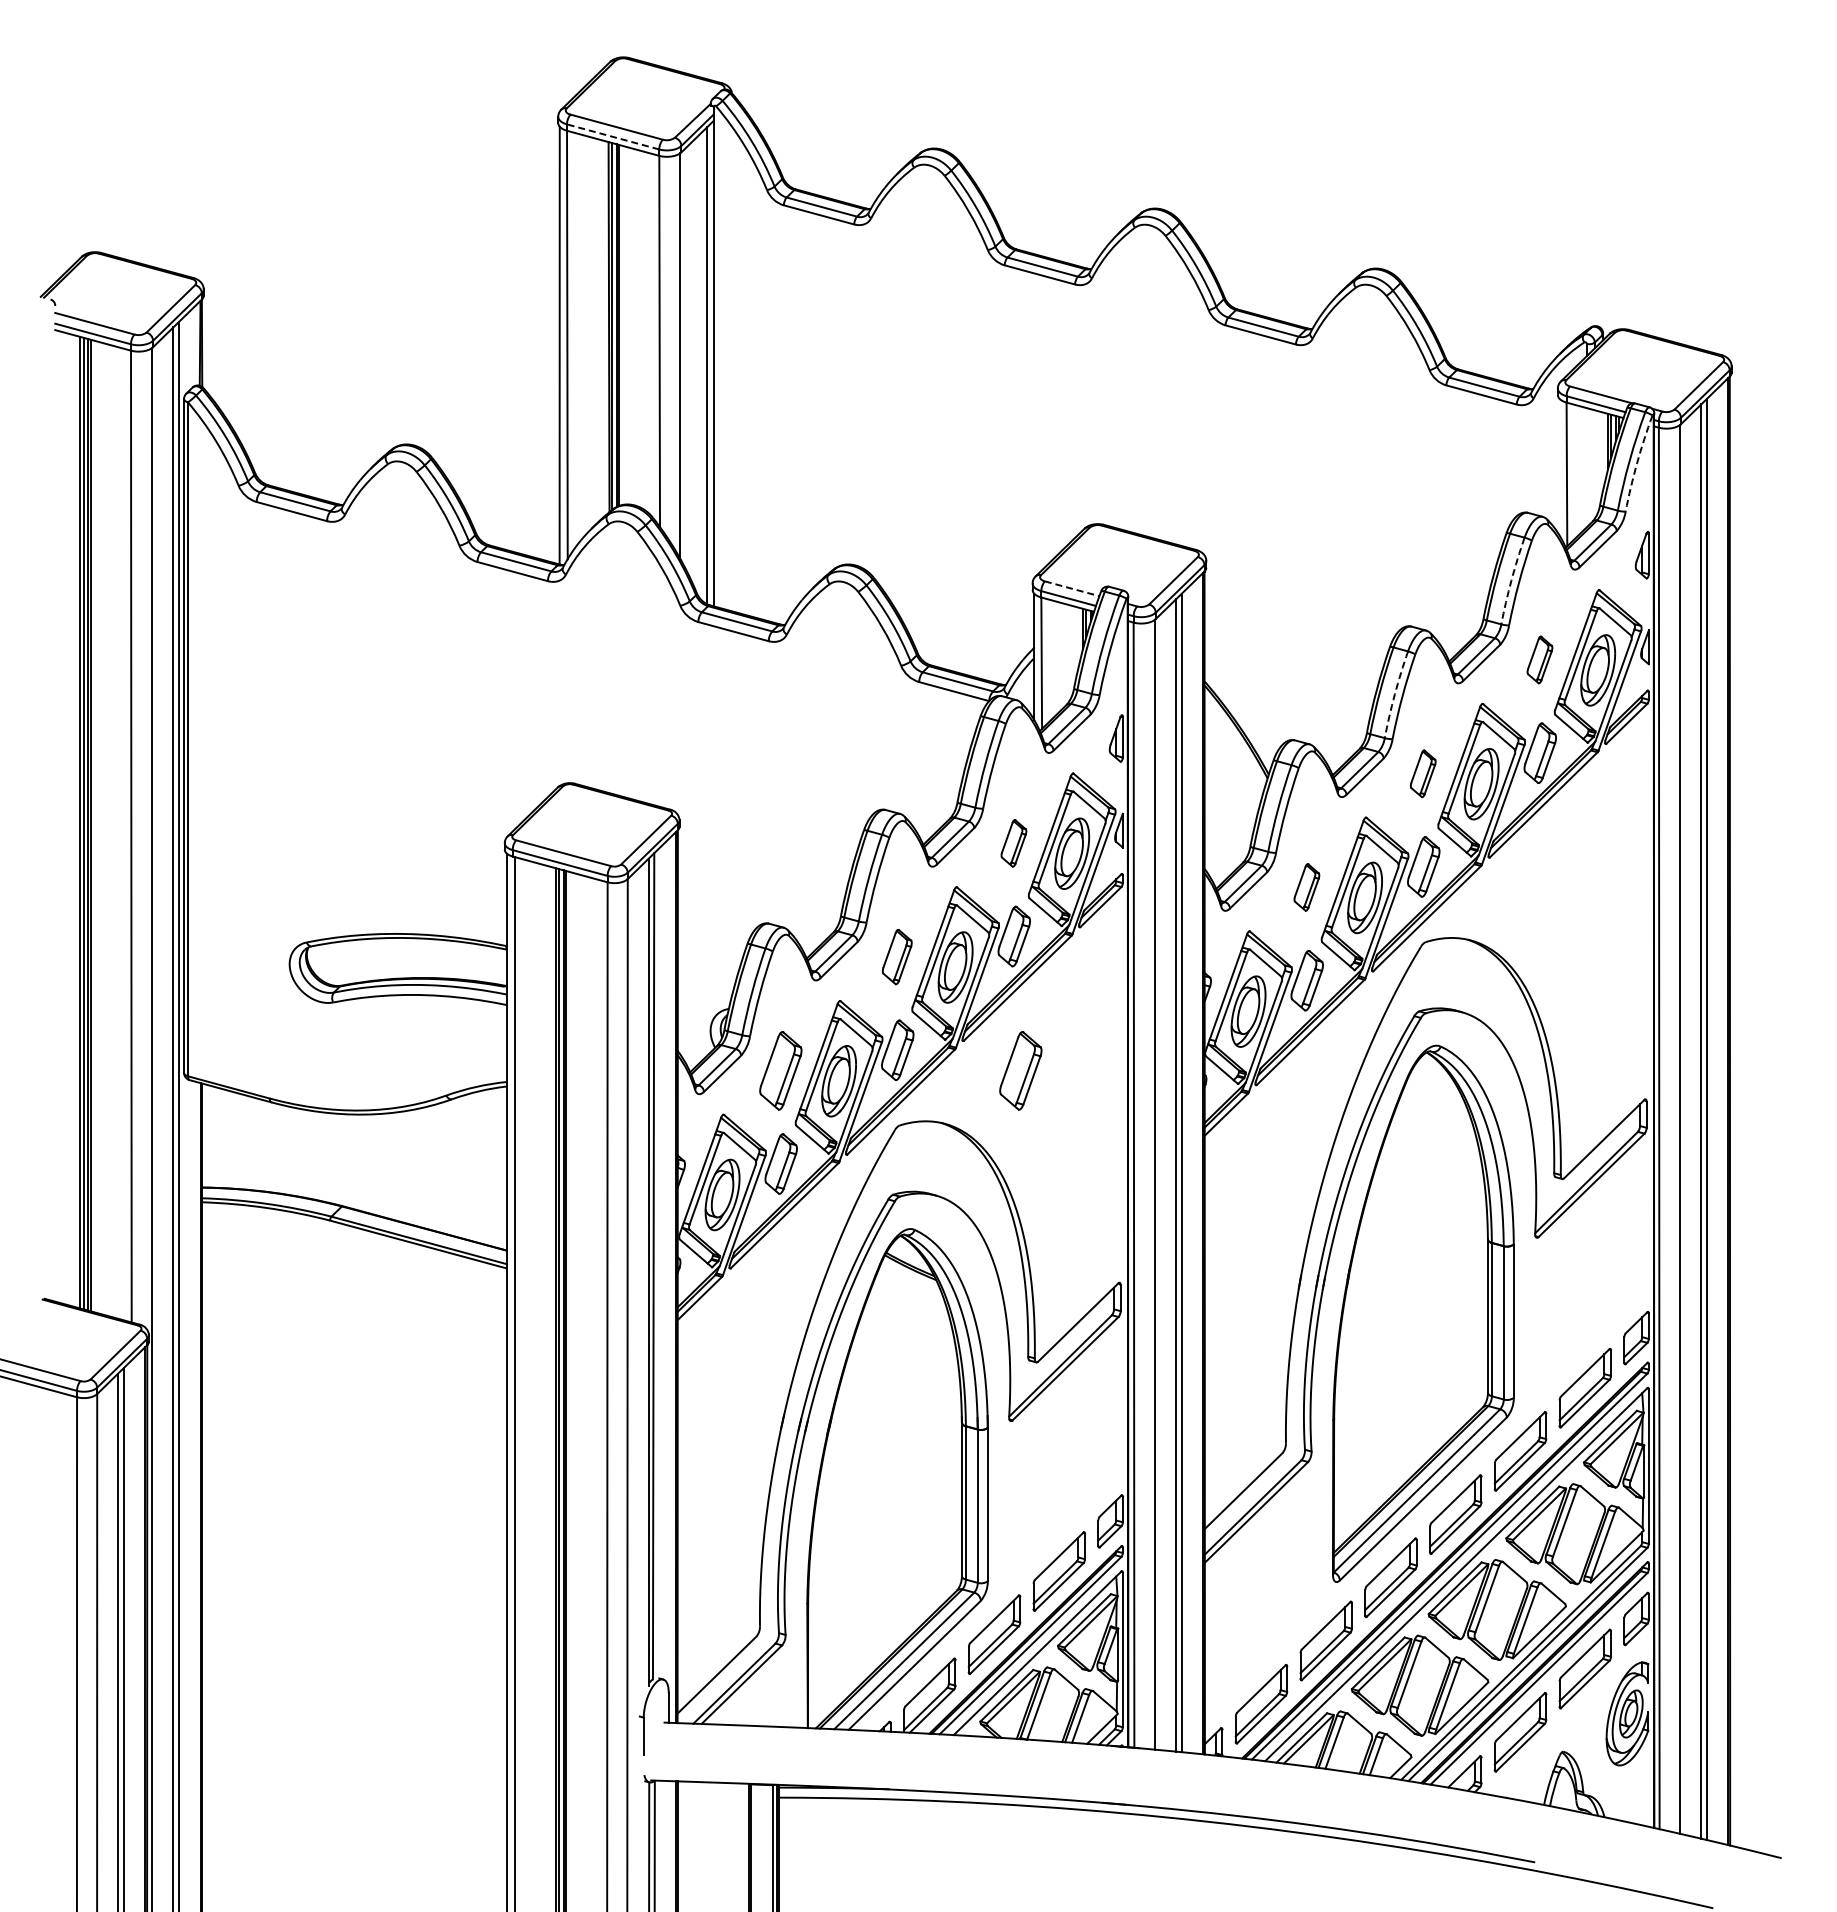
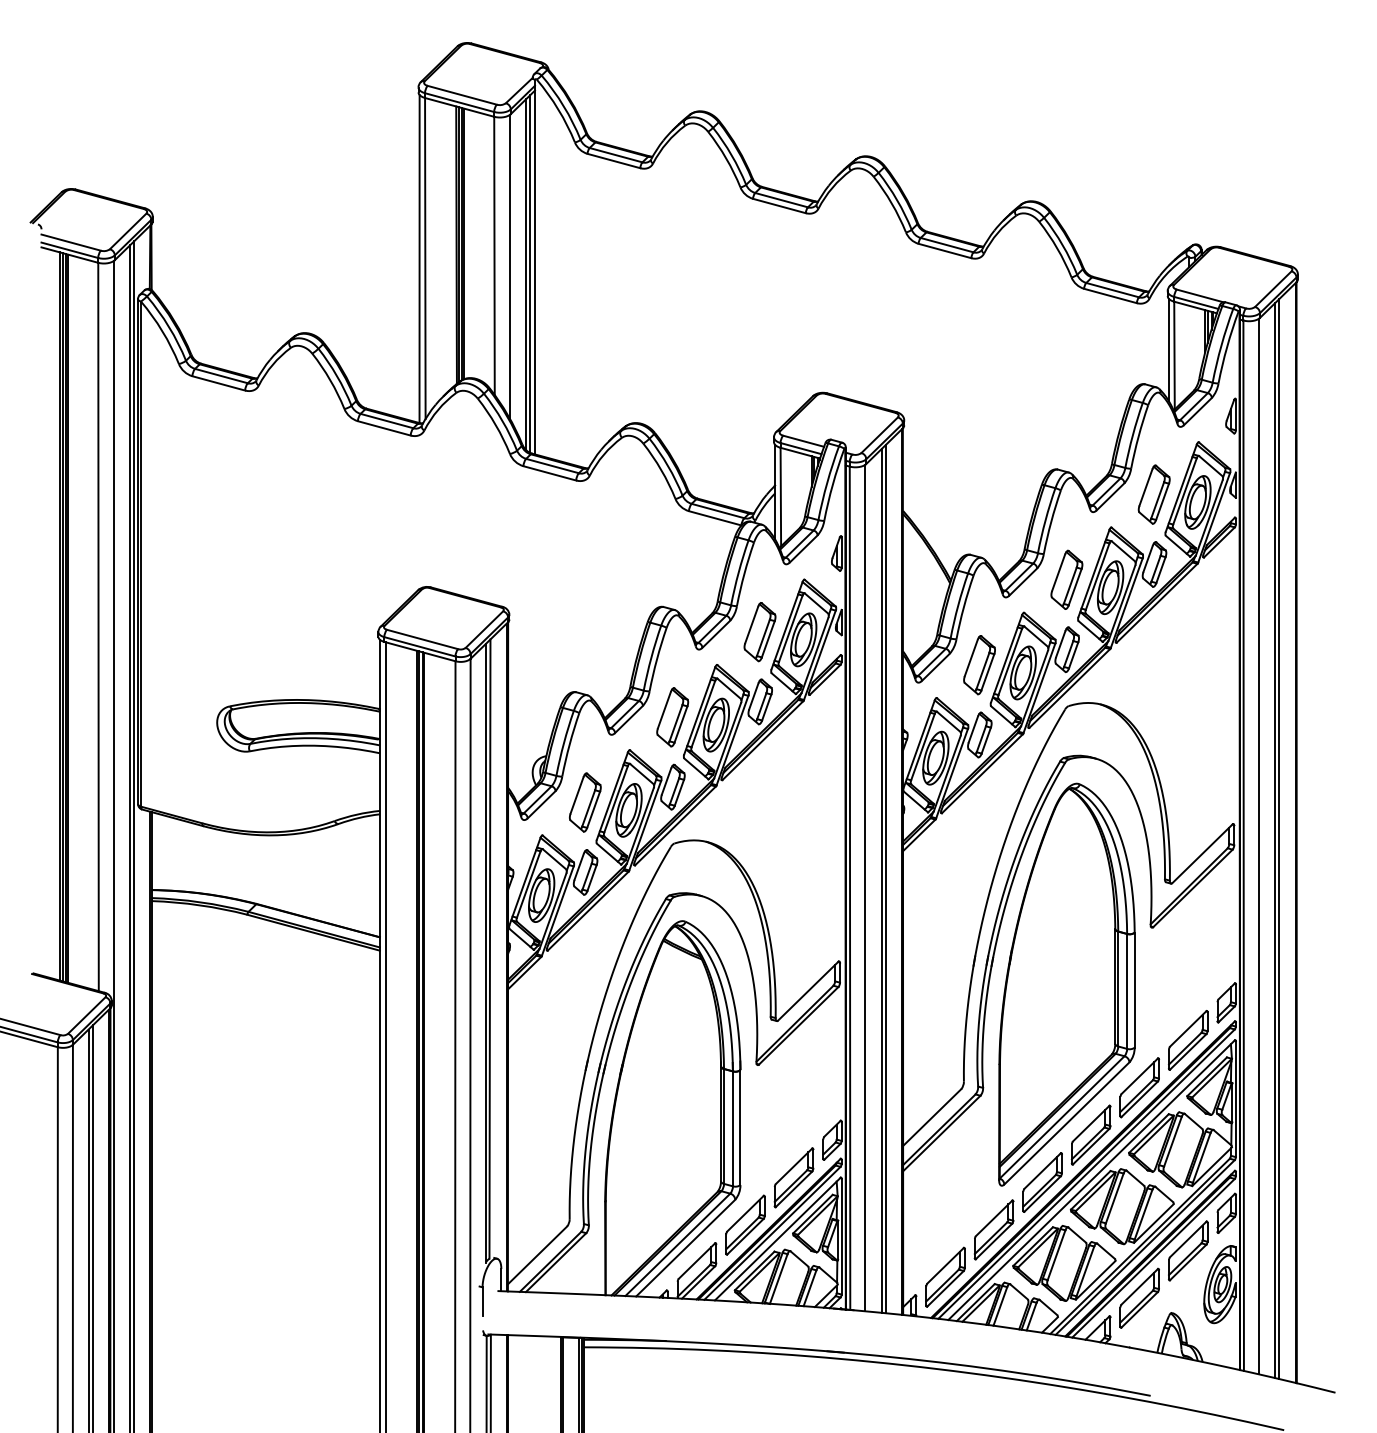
line: (613, 136) -> (459, 102), dashed -> solid
line: (701, 366) -> (525, 274), added
arc: (1637, 463) -> (1227, 347), dashed -> solid
line: (1559, 466) -> (1168, 349), added
arc: (1511, 580) -> (1132, 435), dashed -> solid
line: (1072, 588) -> (803, 441), dashed -> solid
part: (1539, 659) -> (1153, 494), size x1.67
arc: (1394, 694) -> (1045, 520), dashed -> solid
part: (1422, 773) -> (1066, 579), size x1.67
part: (1013, 843) -> (759, 632), size x1.67
part: (1306, 887) -> (979, 665), size x1.67
part: (896, 956) -> (672, 716), size x1.43
part: (1020, 1070) -> (764, 802), removed

